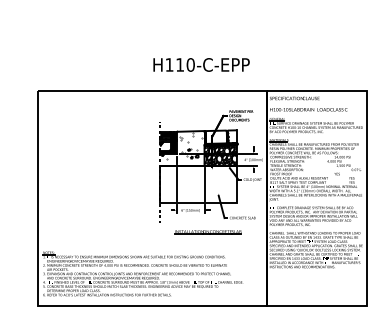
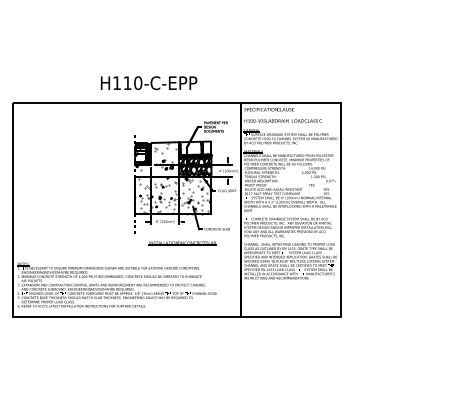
text: (201, 65) -> (148, 83), moved
hatch: (198, 184) -> (172, 195), added

